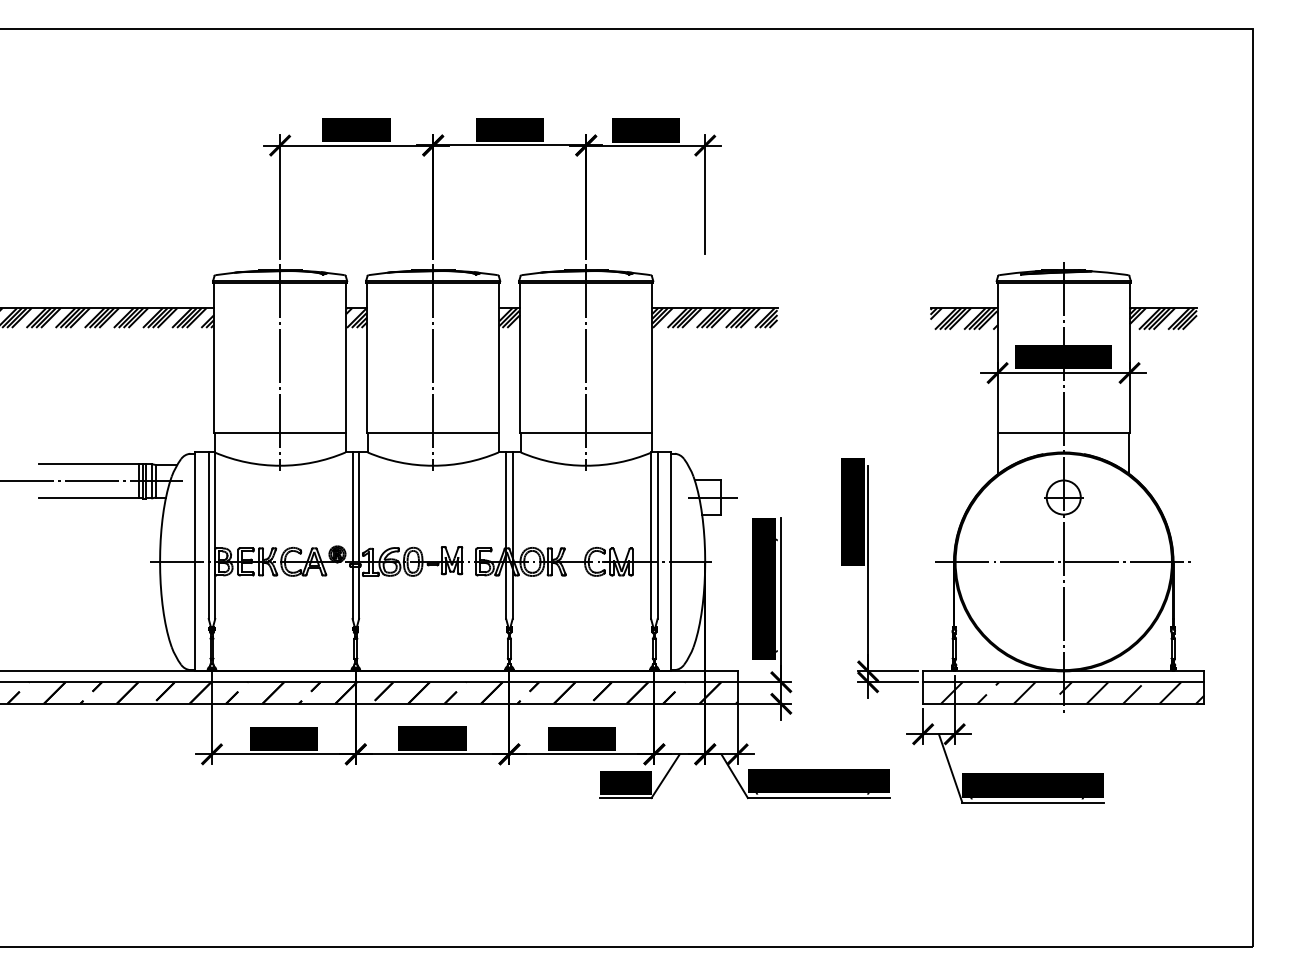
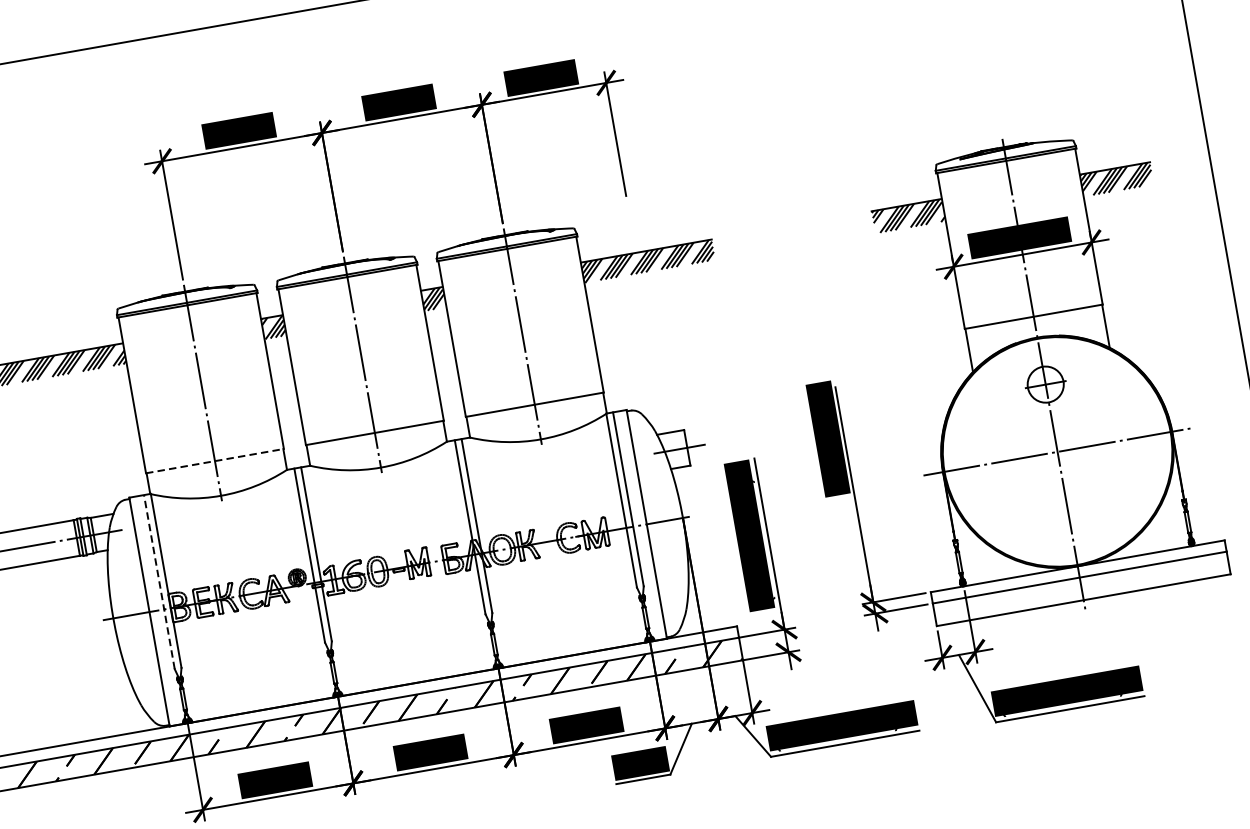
line: (280, 432) -> (215, 460), solid -> dashed
line: (208, 535) -> (159, 581), solid -> dashed
hatch: (1072, 692) -> (1090, 586), removed

